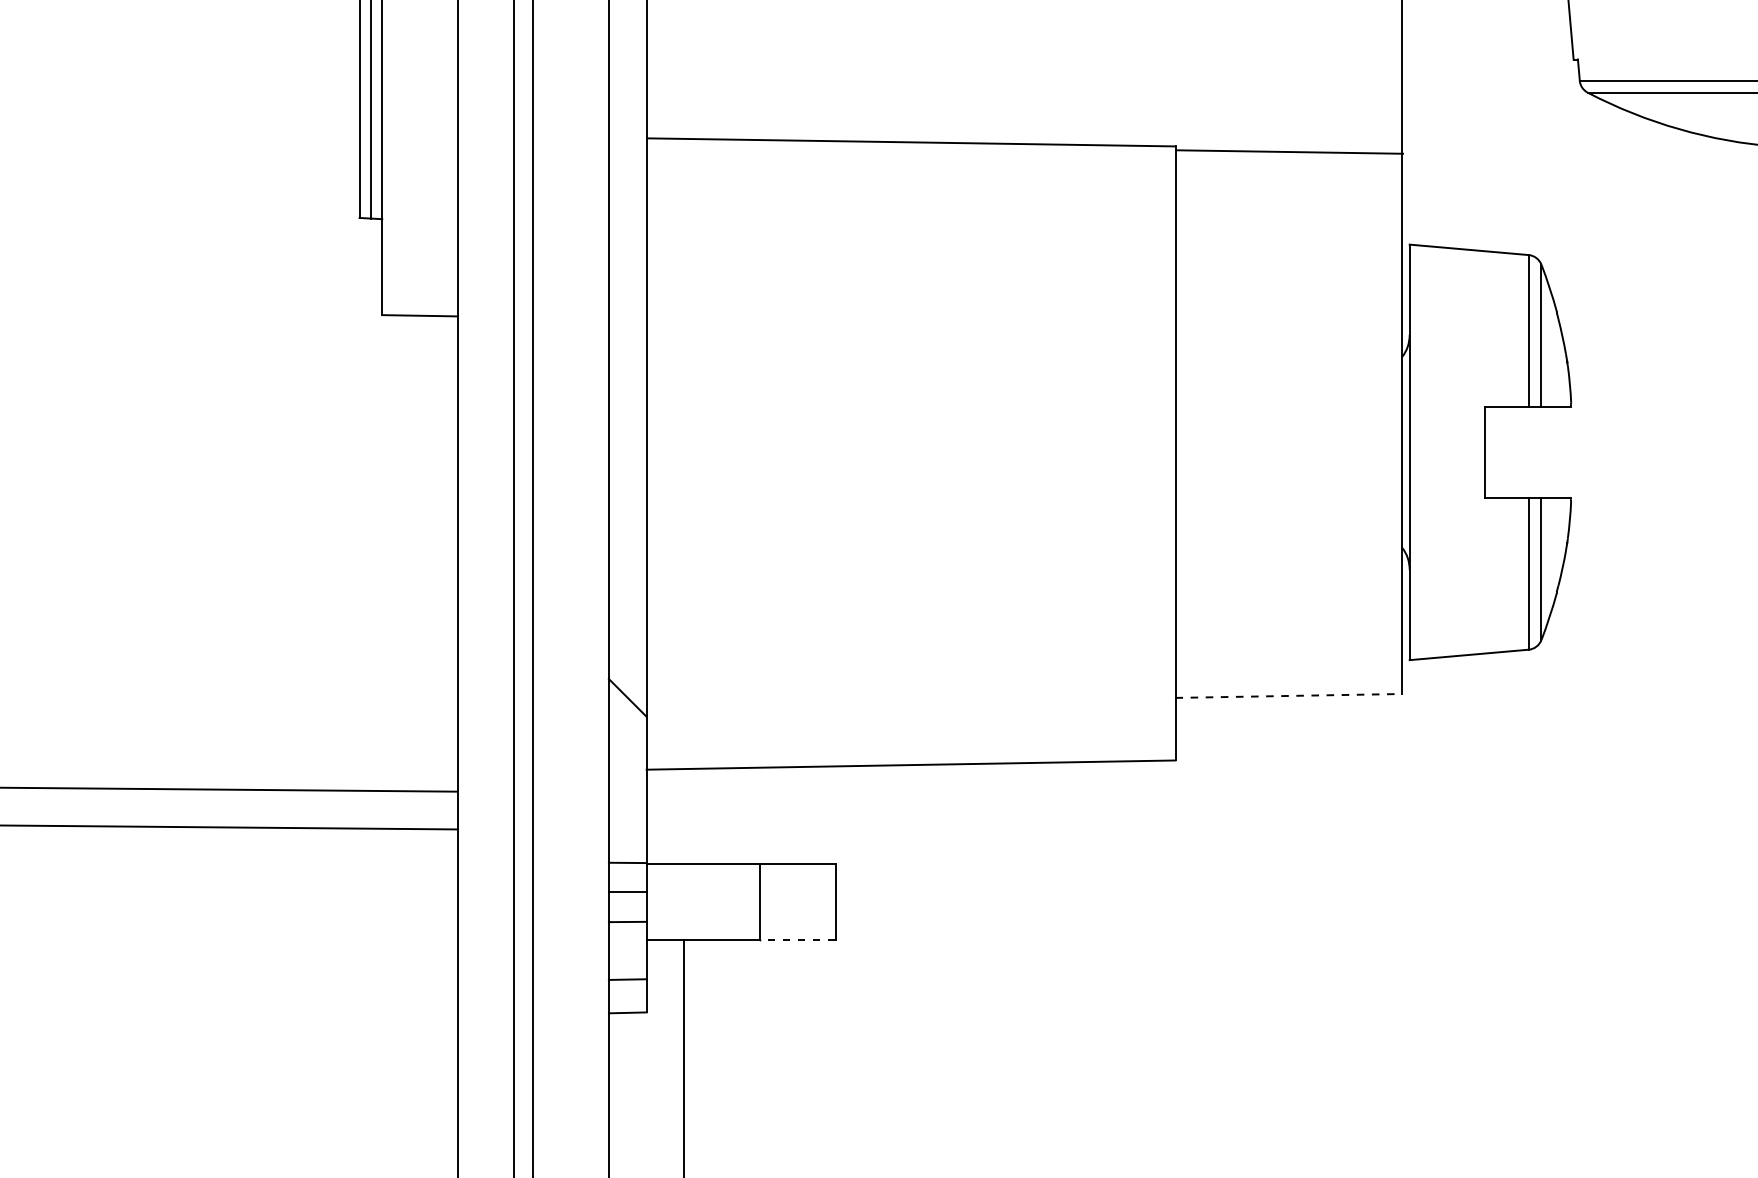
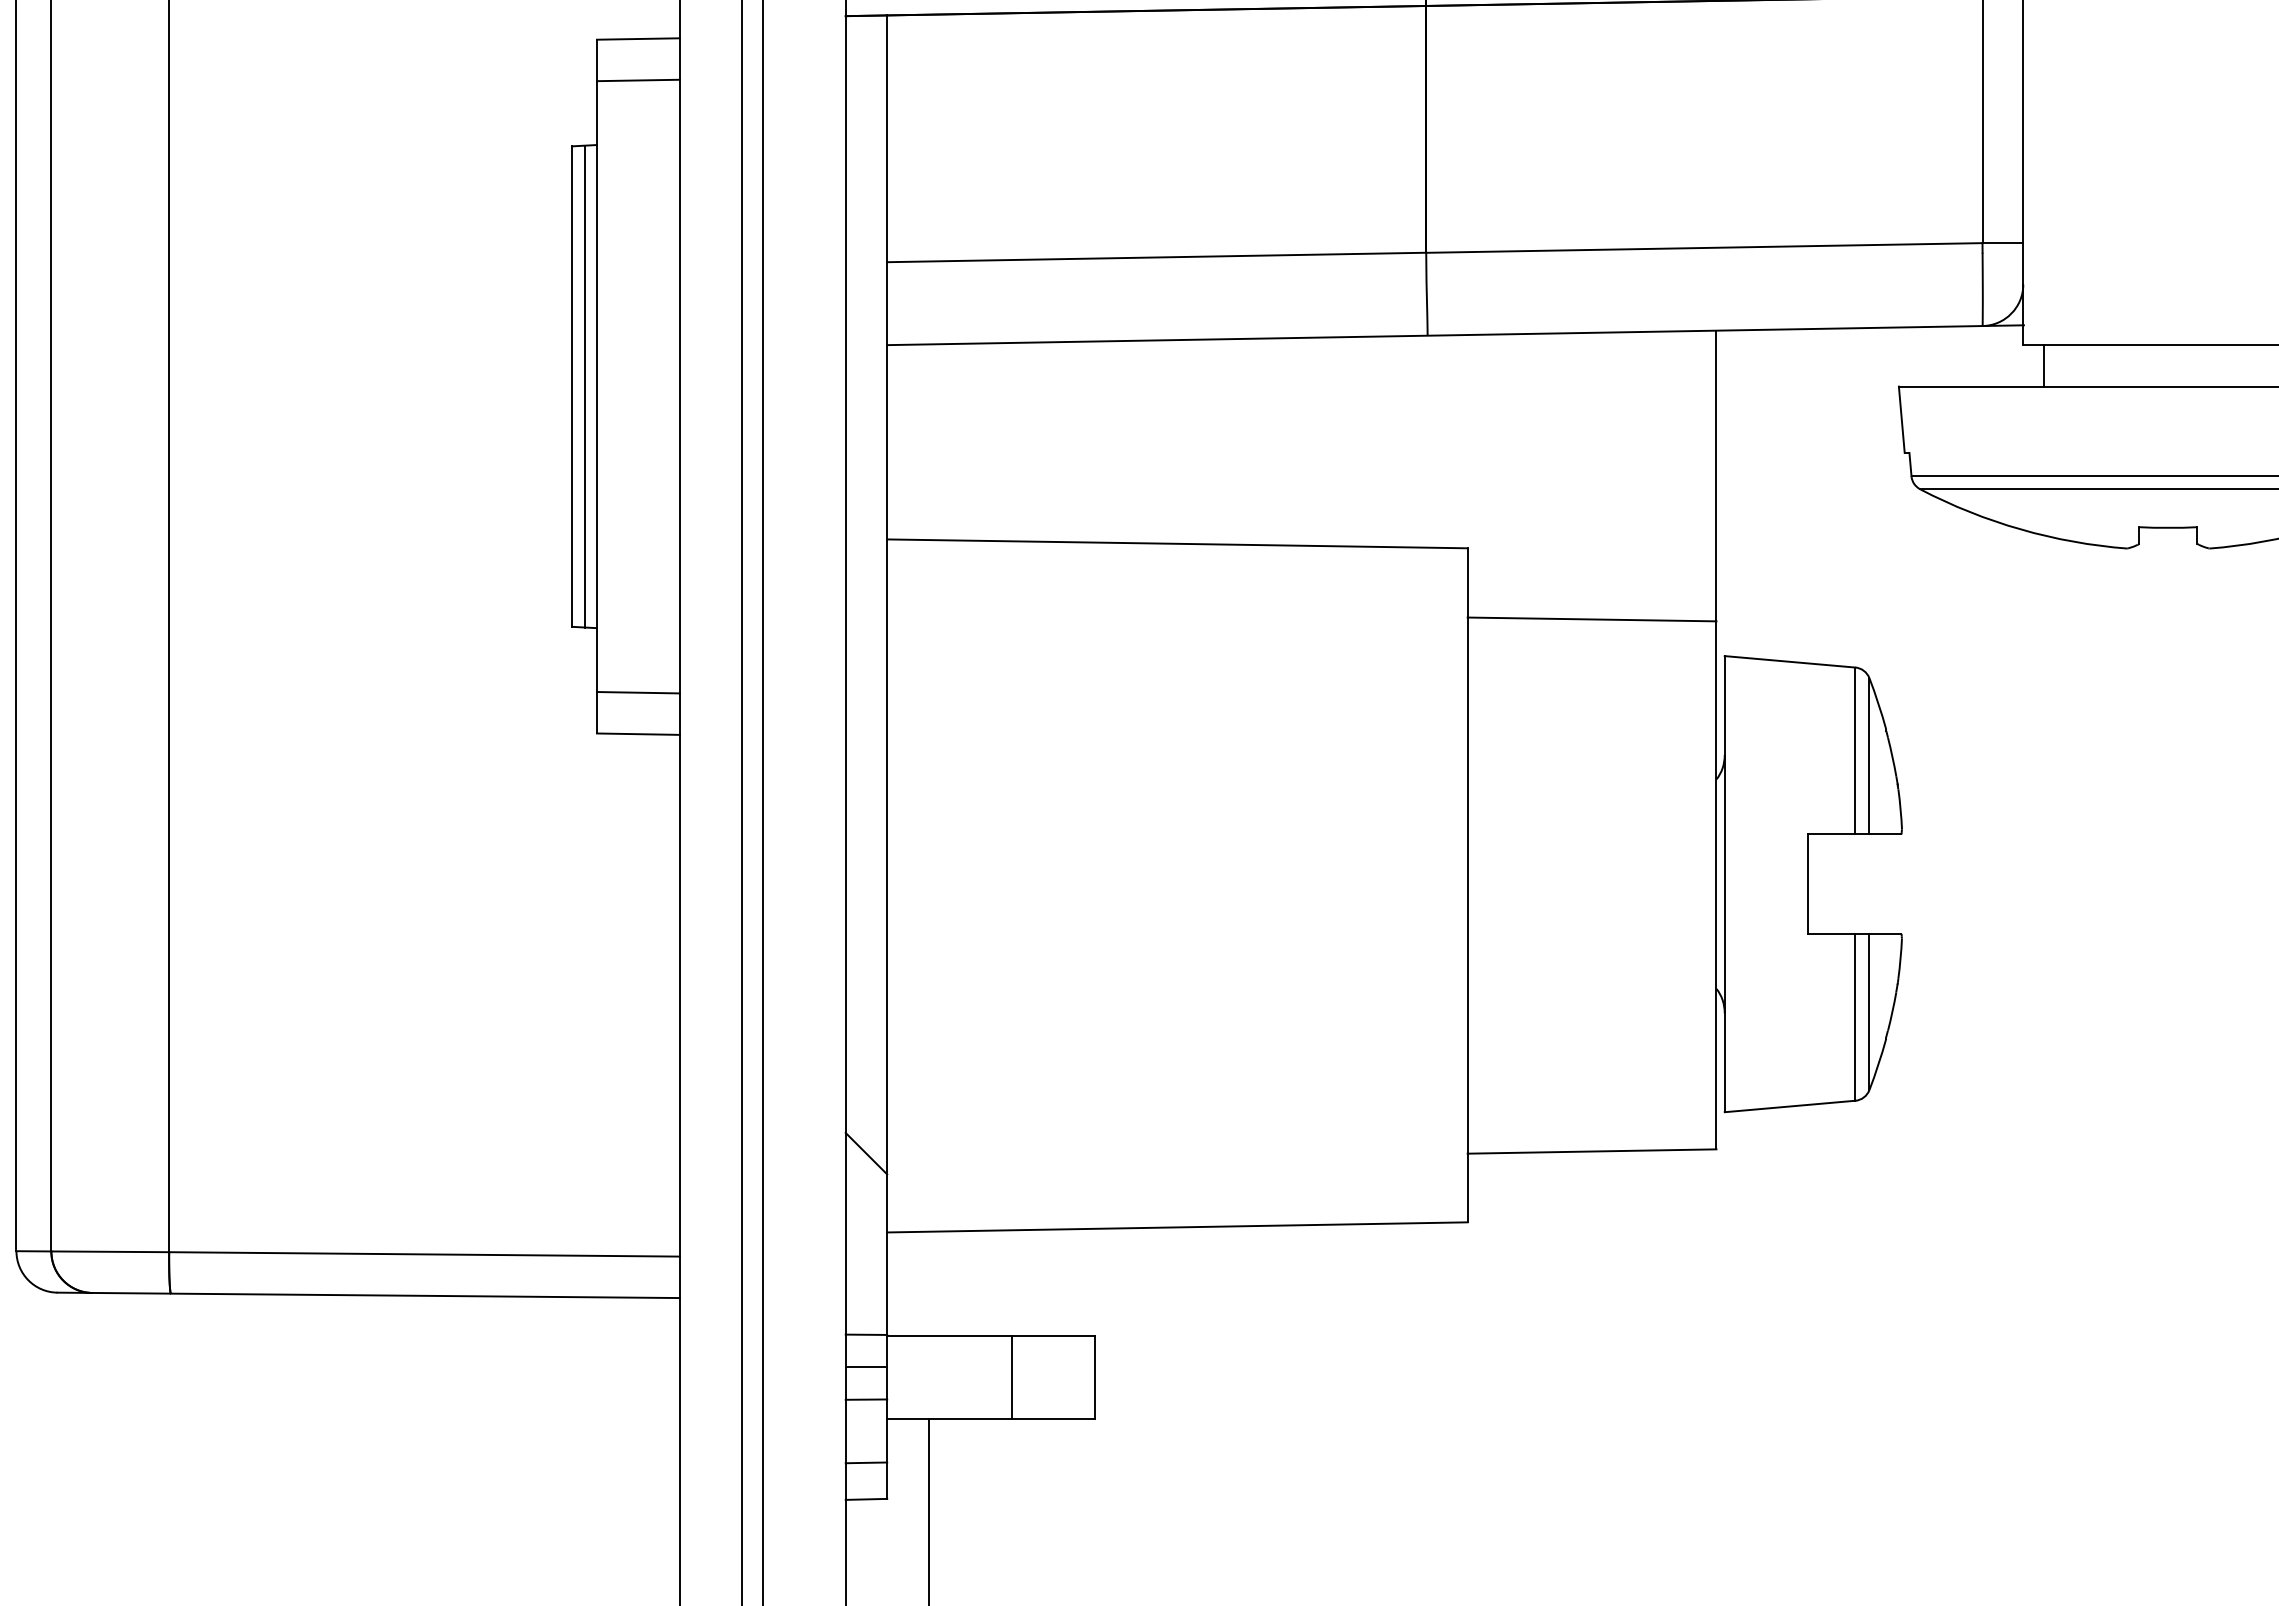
line: (1289, 152) -> (1591, 619), moved
line: (419, 277) -> (637, 692), added
line: (1289, 695) -> (1592, 1151), dashed -> solid
line: (797, 940) -> (1052, 1419), dashed -> solid

